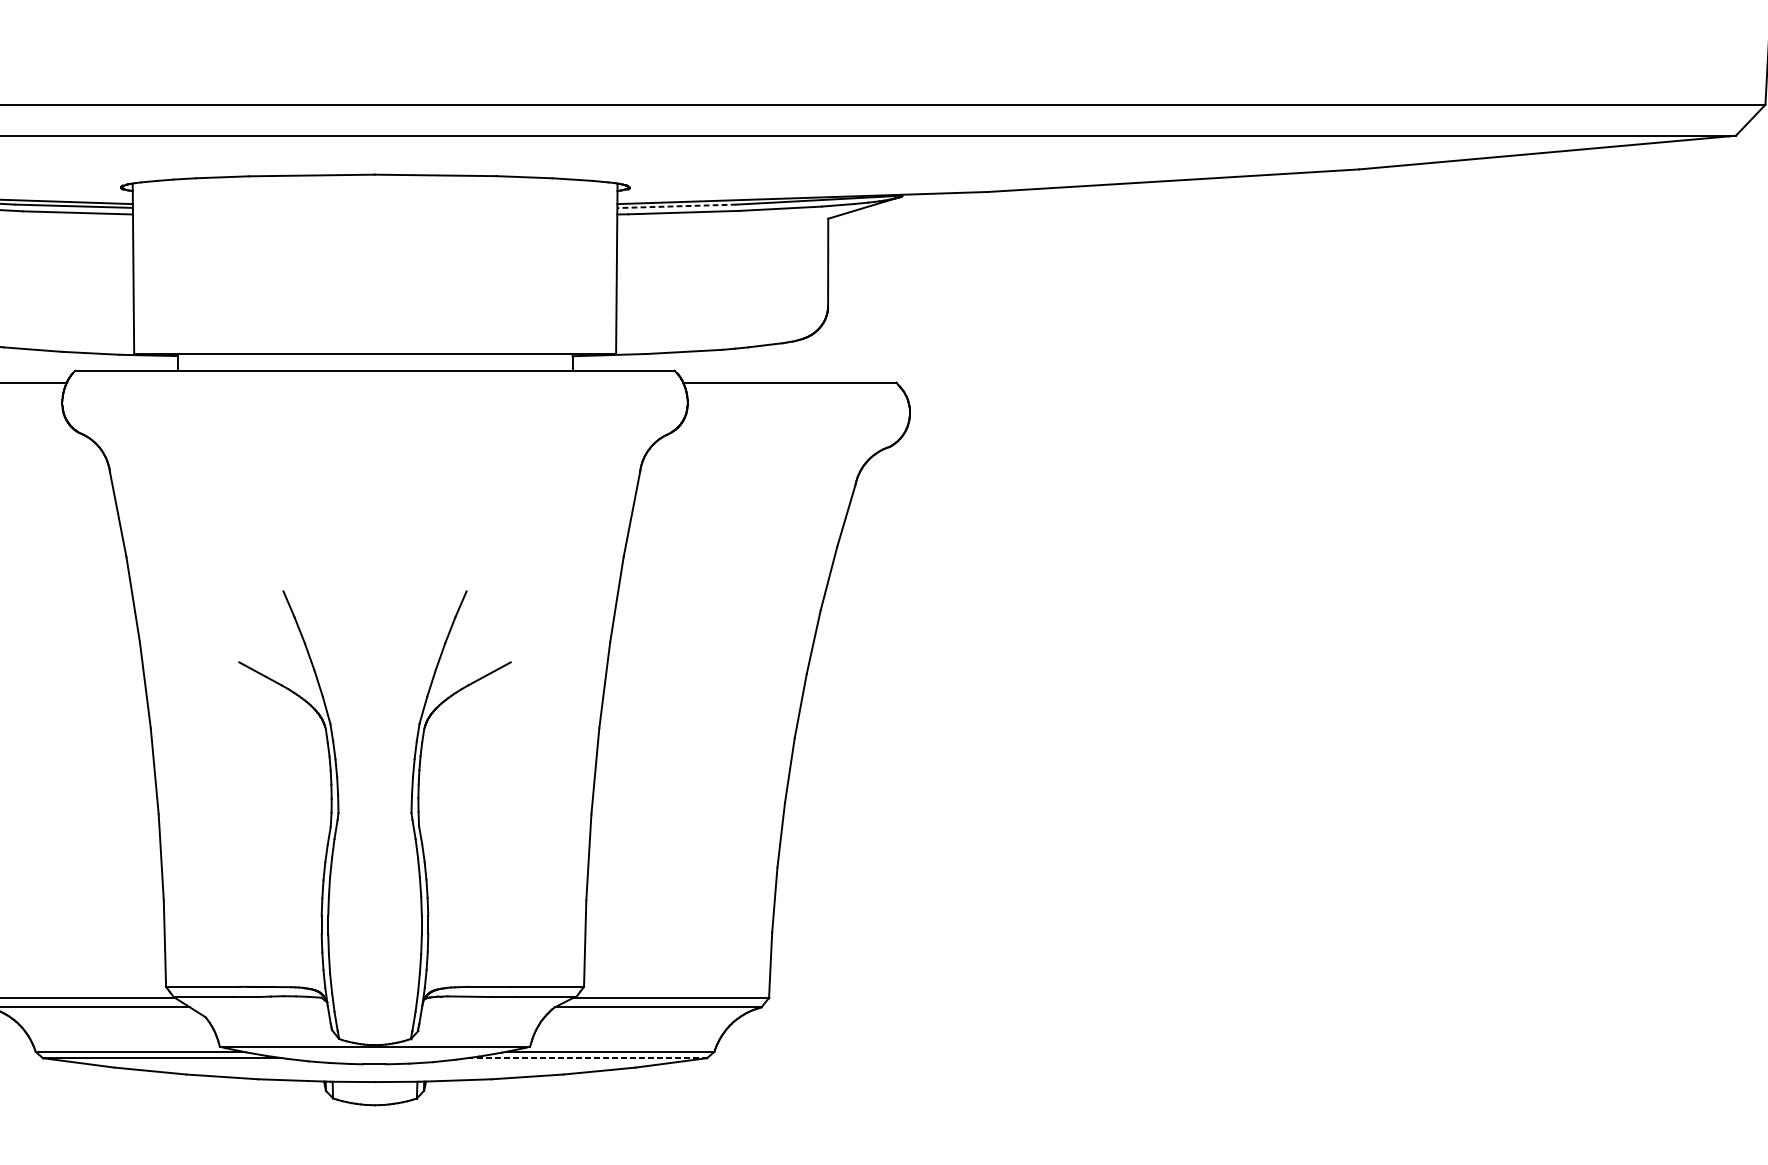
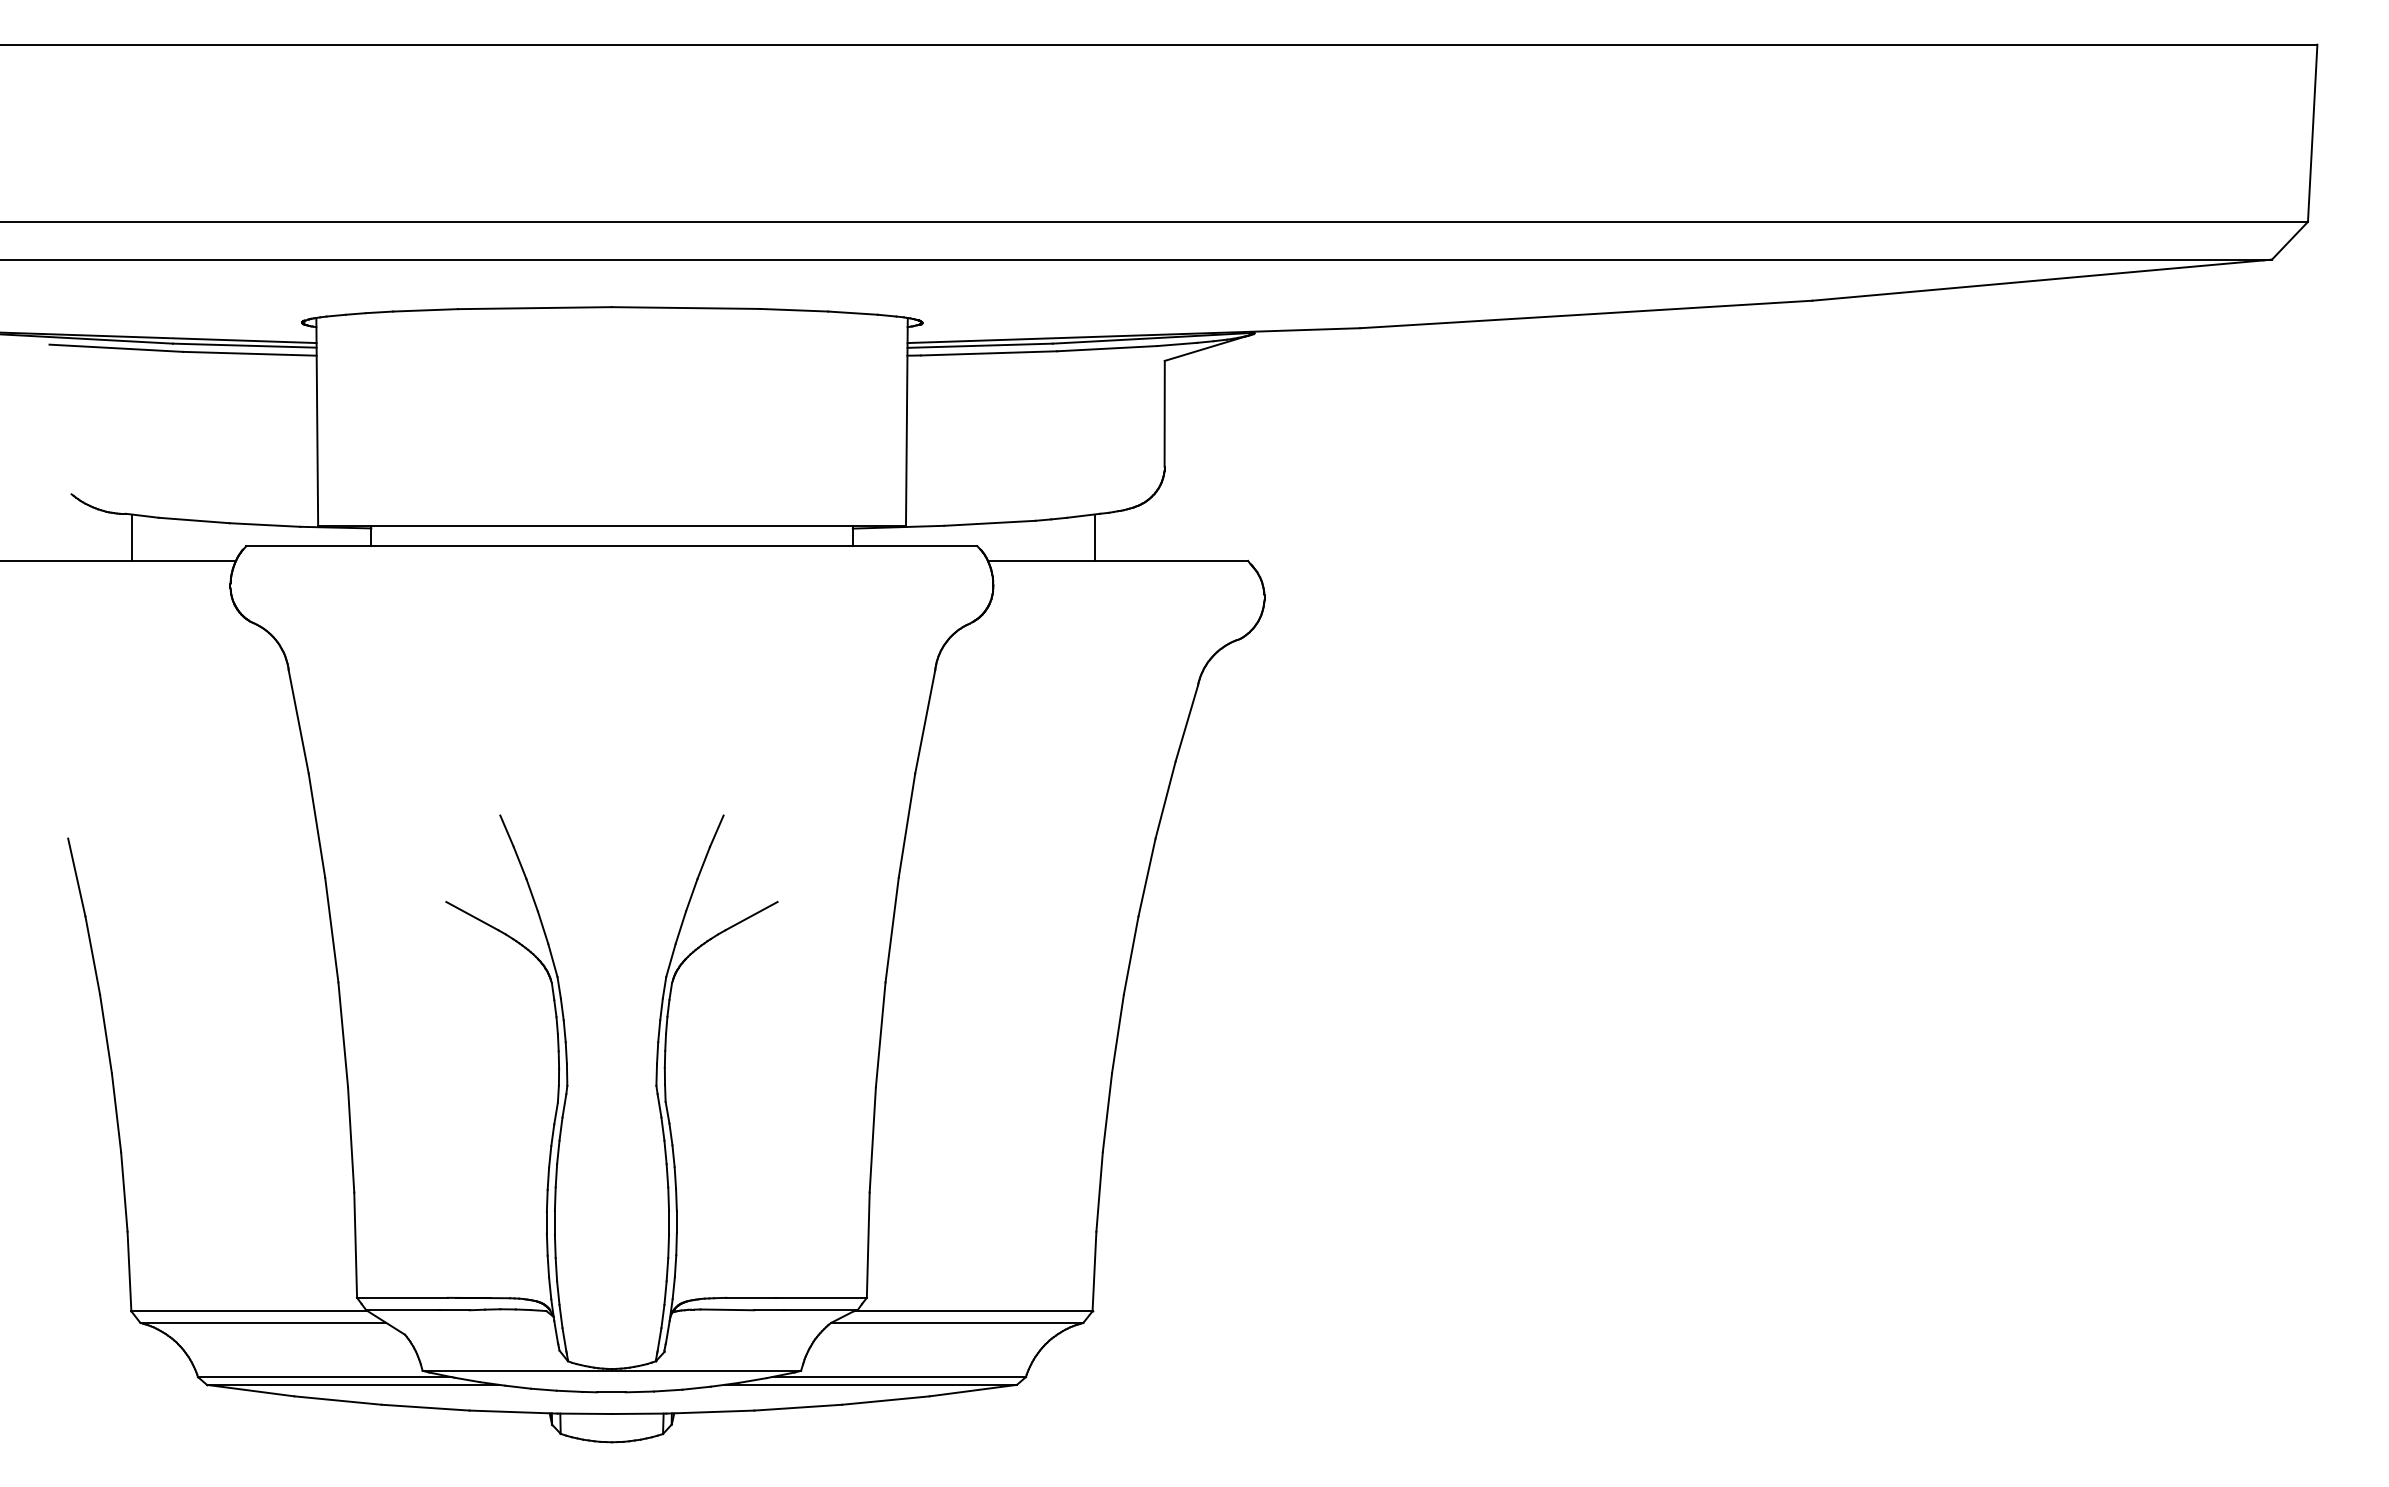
line: (677, 206) -> (980, 345), dashed -> solid
line: (770, 363) -> (1094, 537), added
line: (587, 1057) -> (870, 1384), dashed -> solid

